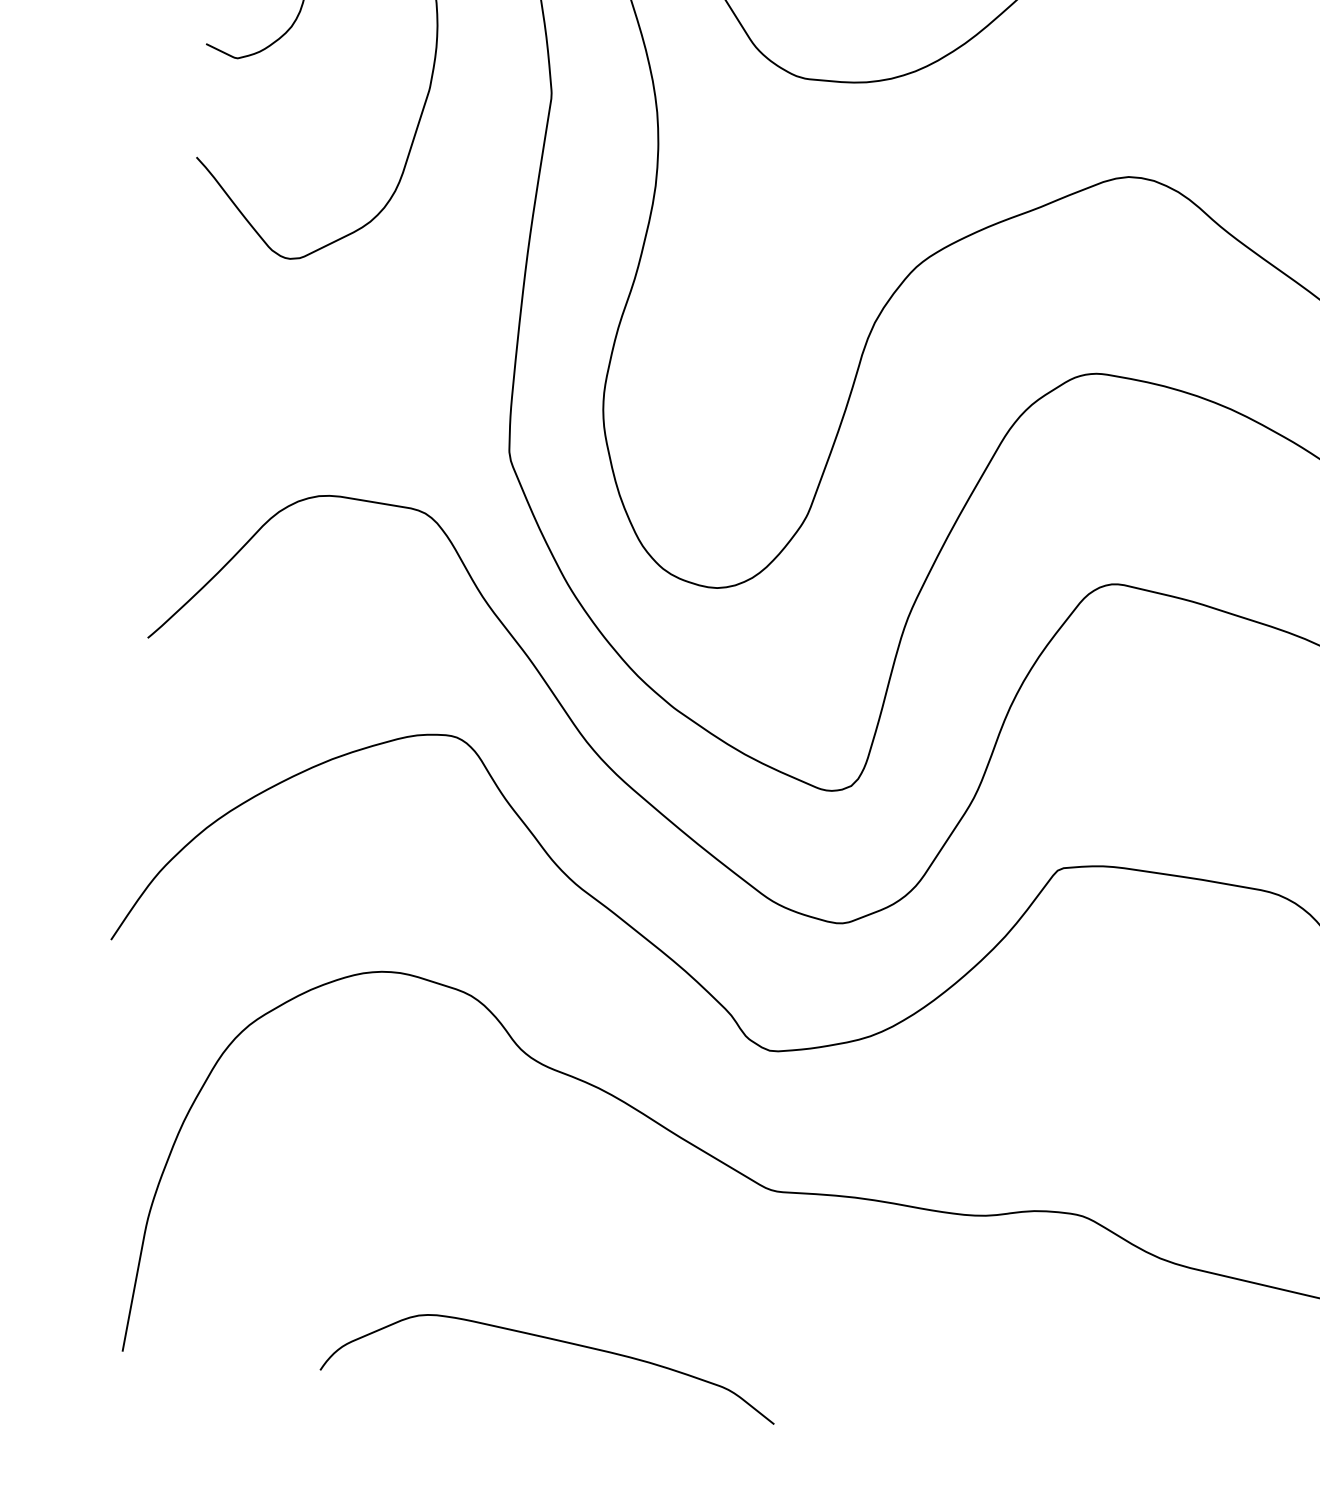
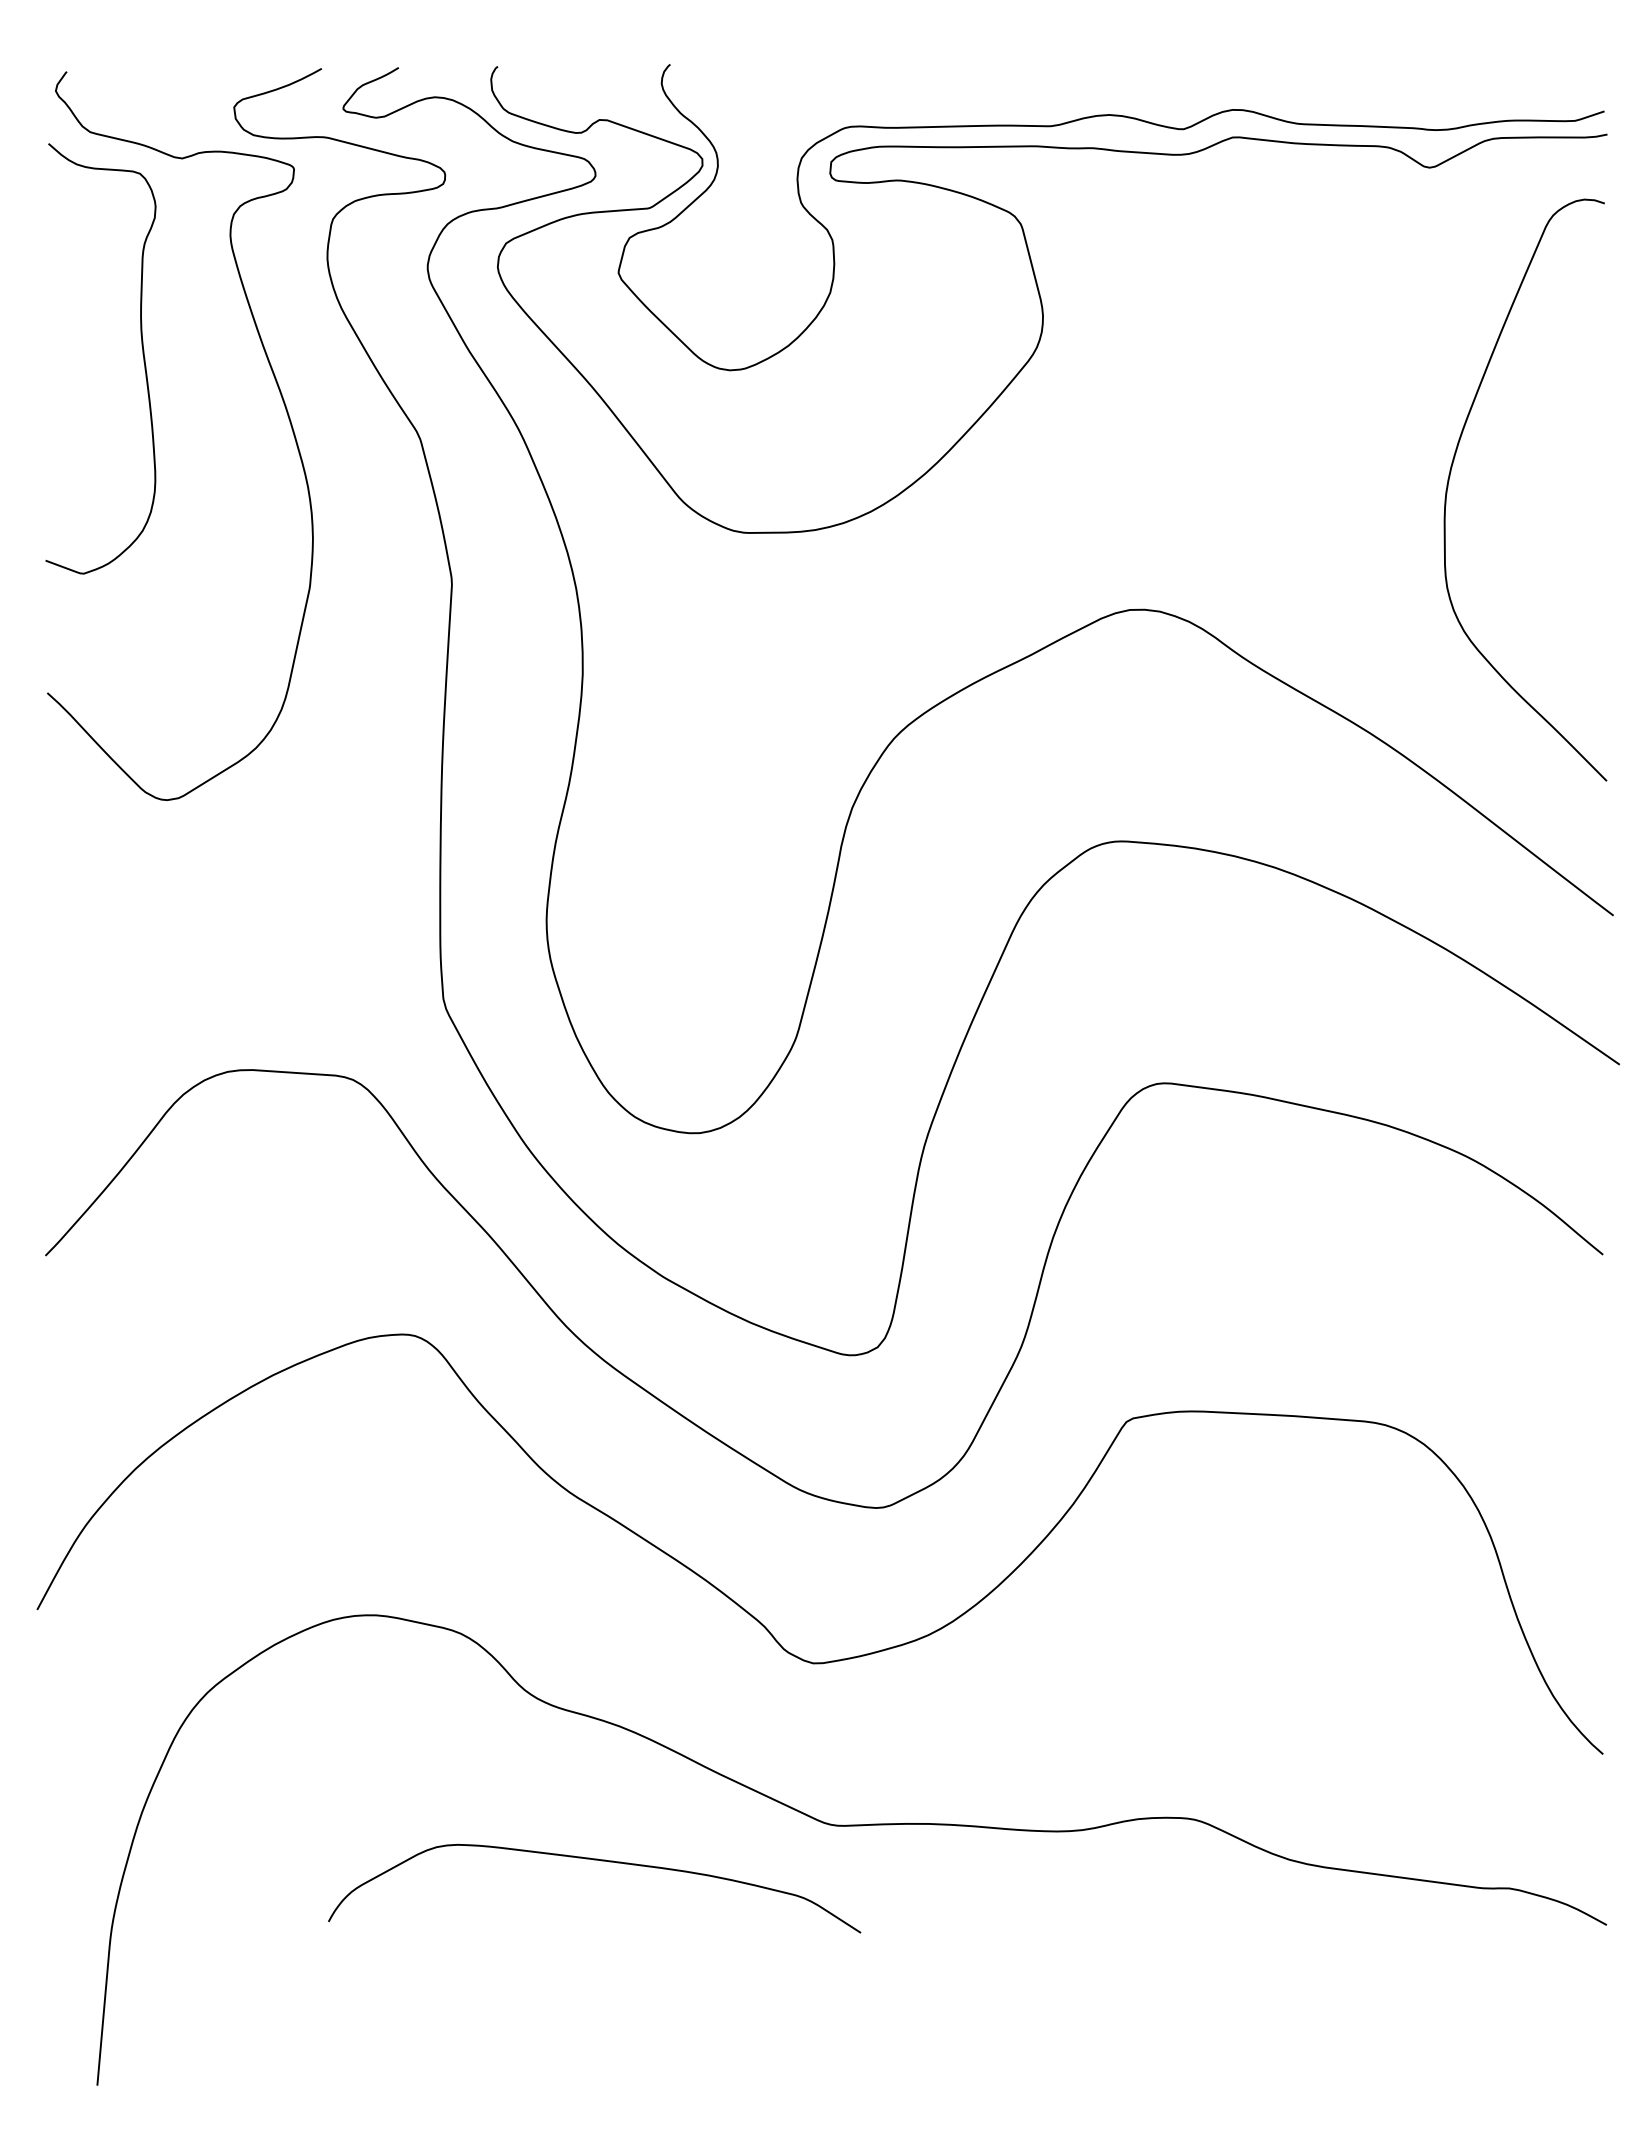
curve: (558, 1341) -> (601, 1861), moved

